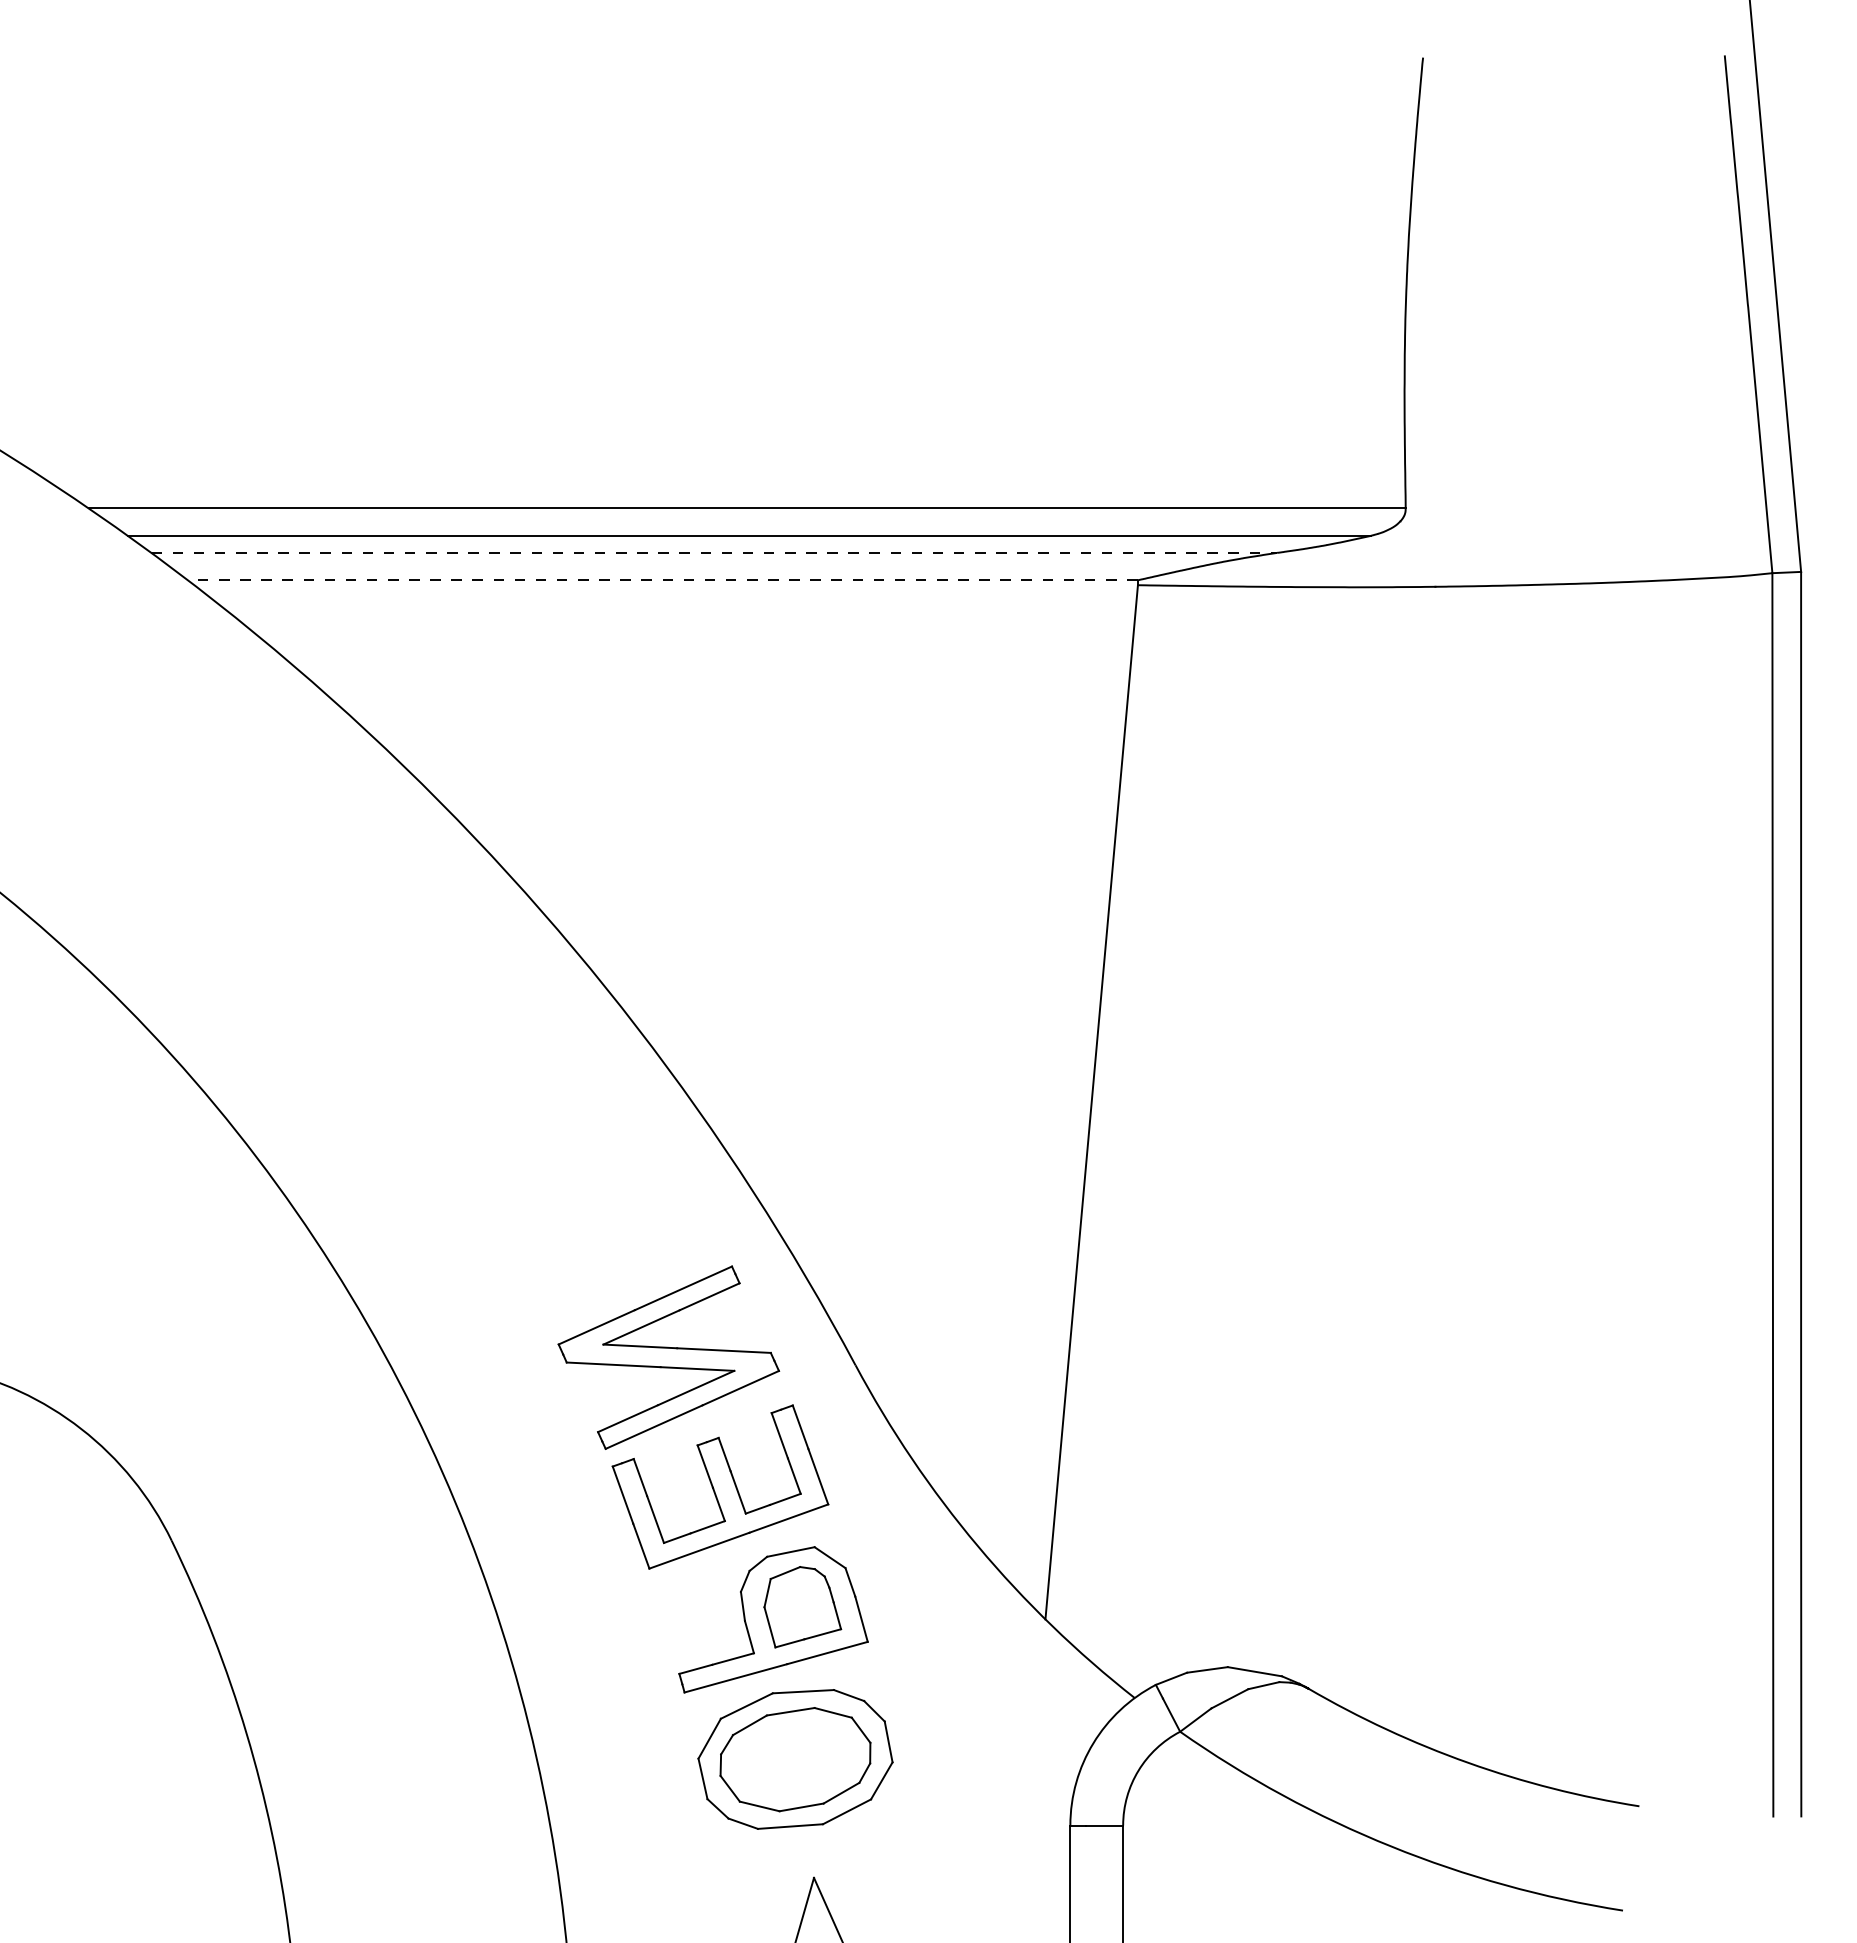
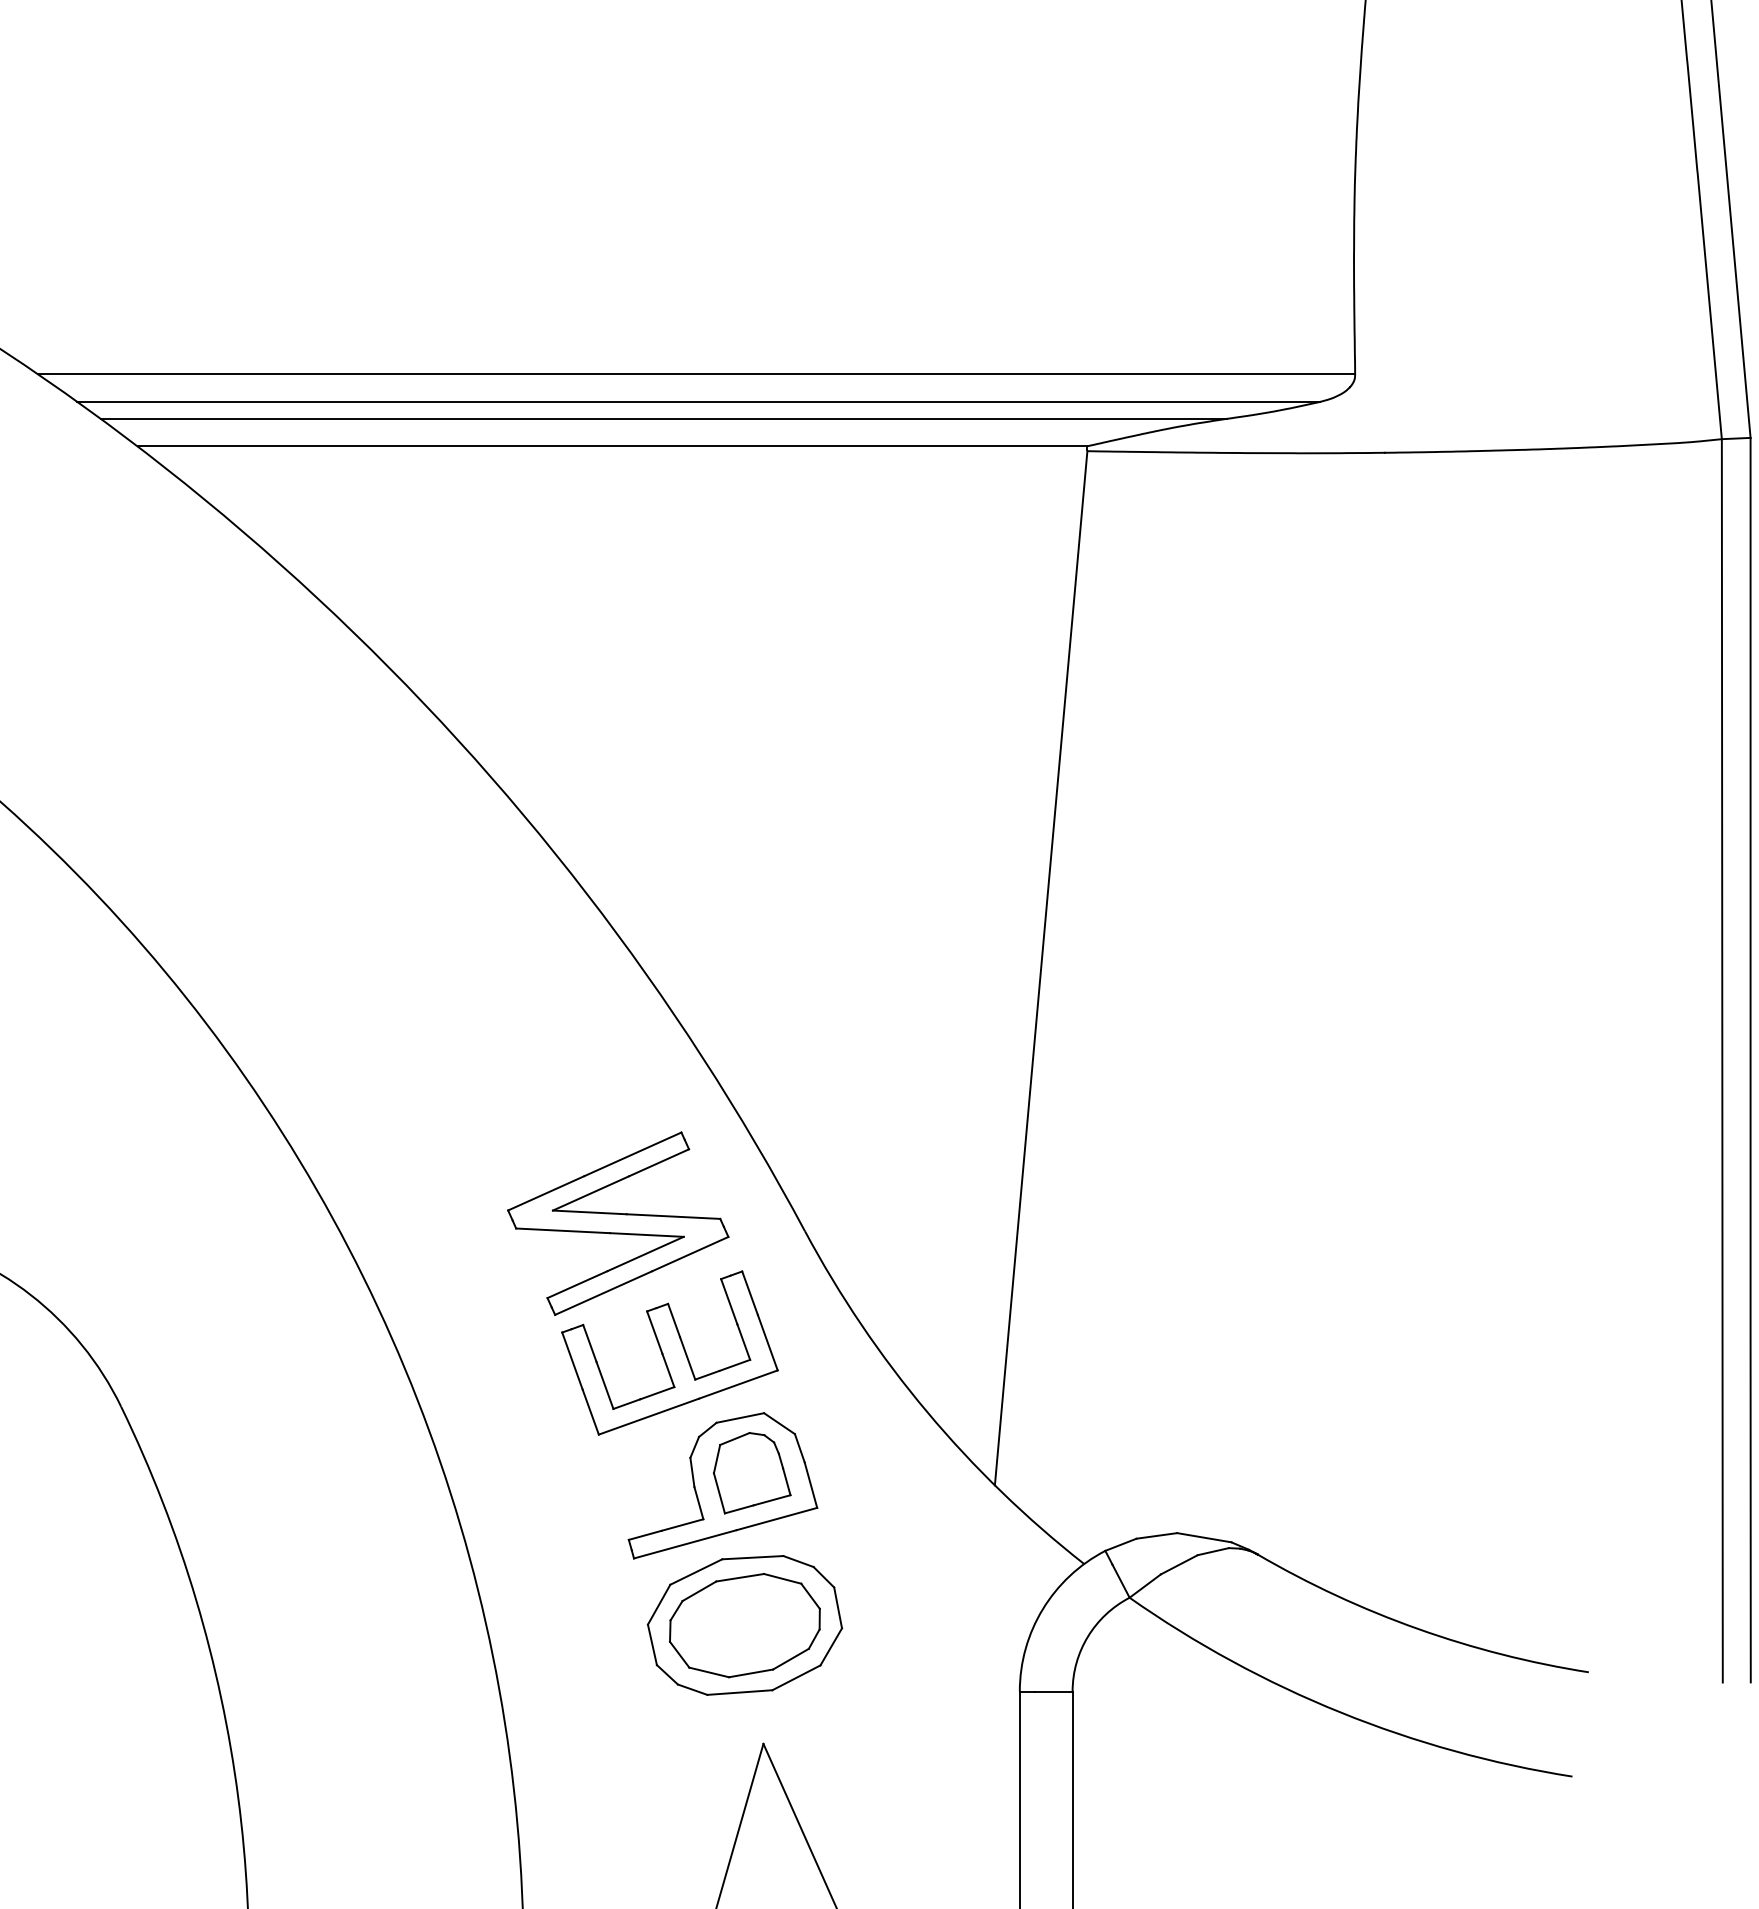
line: (714, 552) -> (663, 418), dashed -> solid
line: (662, 580) -> (611, 446), dashed -> solid

